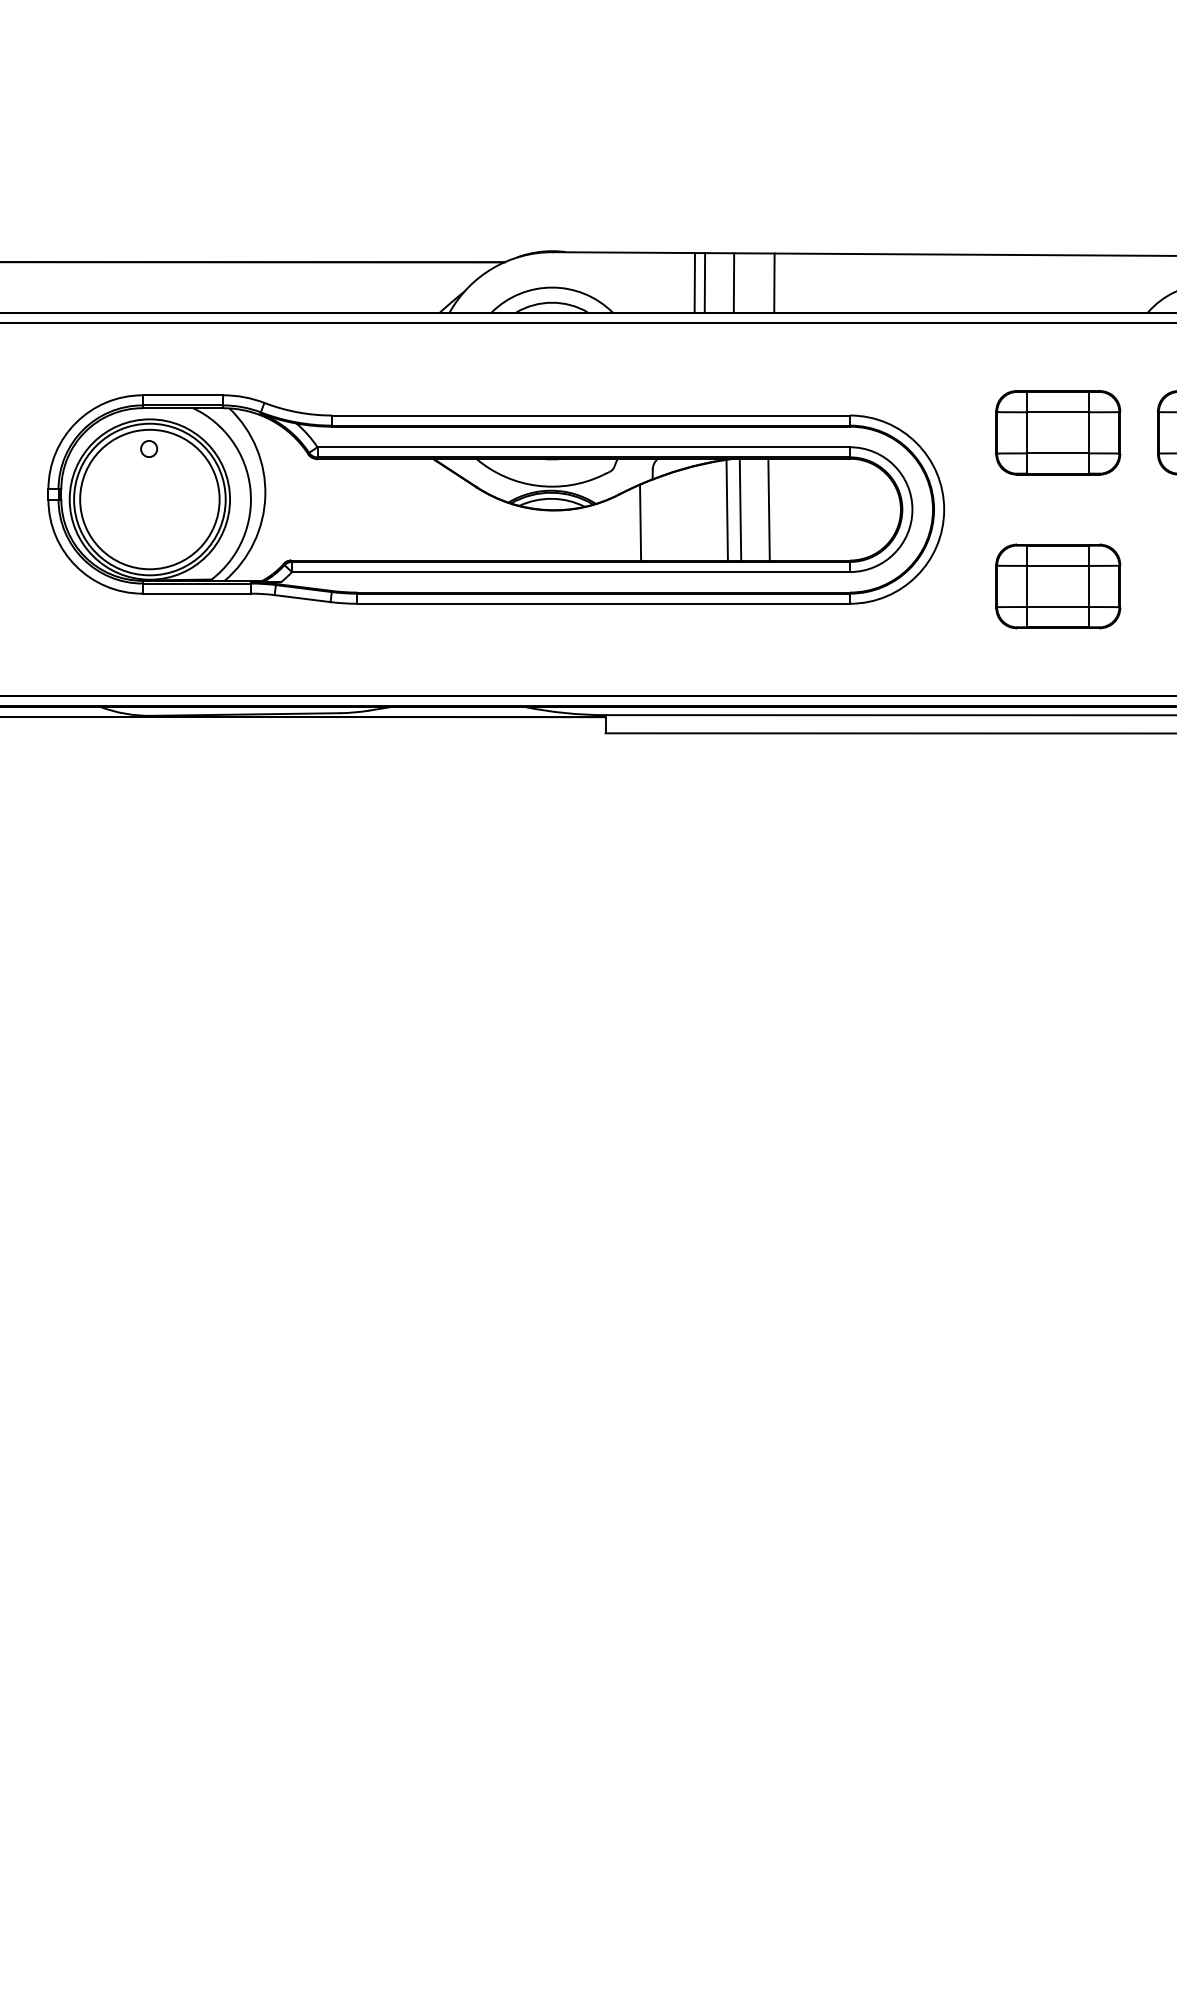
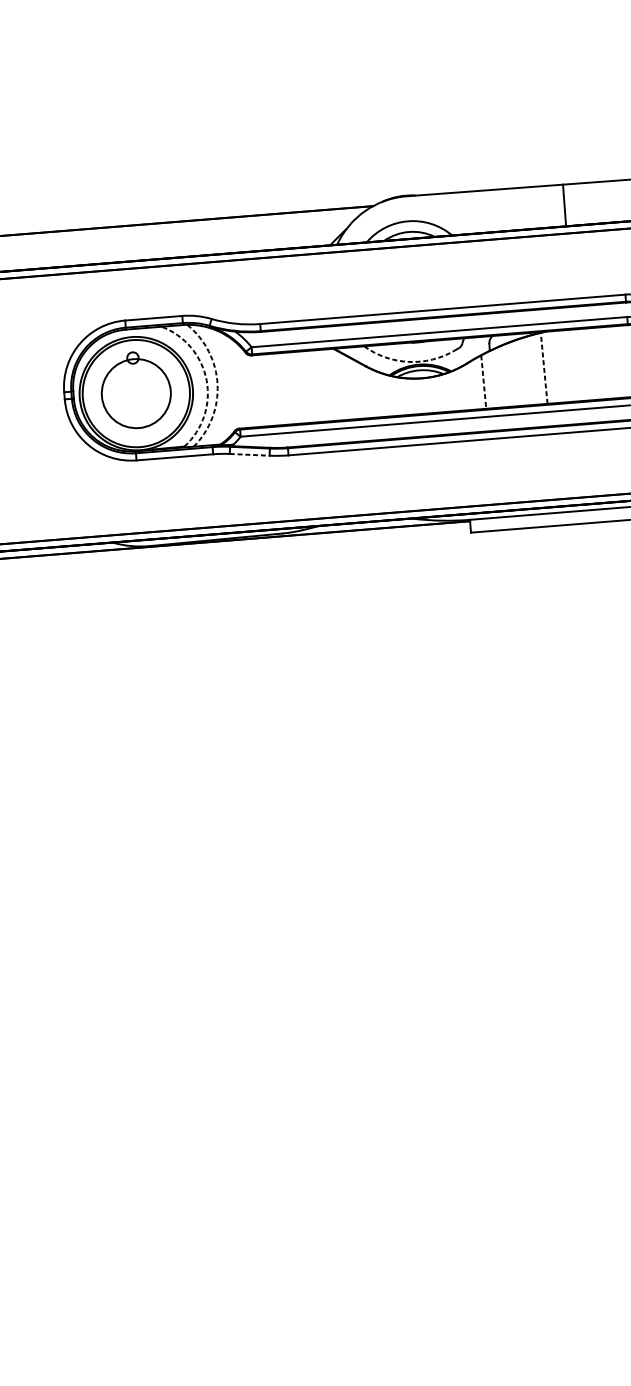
line: (694, 282) -> (508, 209), removed
line: (704, 282) -> (515, 209), removed
line: (733, 282) -> (535, 207), removed
arc: (537, 485) -> (408, 361), solid -> dashed
arc: (250, 488) -> (206, 380), solid -> dashed
arc: (265, 495) -> (217, 384), solid -> dashed
circle: (149, 499) -> (136, 393), size x0.7
line: (727, 509) -> (544, 367), solid -> dashed
line: (740, 509) -> (553, 367), removed
line: (768, 509) -> (573, 365), removed
line: (640, 522) -> (483, 381), solid -> dashed
line: (303, 598) -> (250, 454), solid -> dashed

